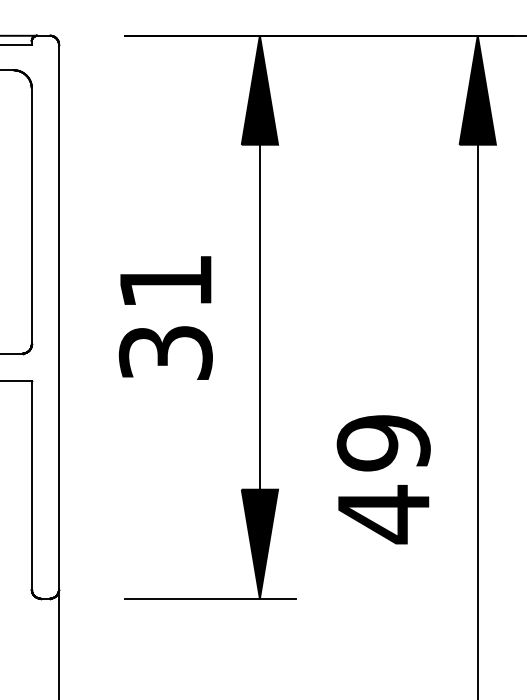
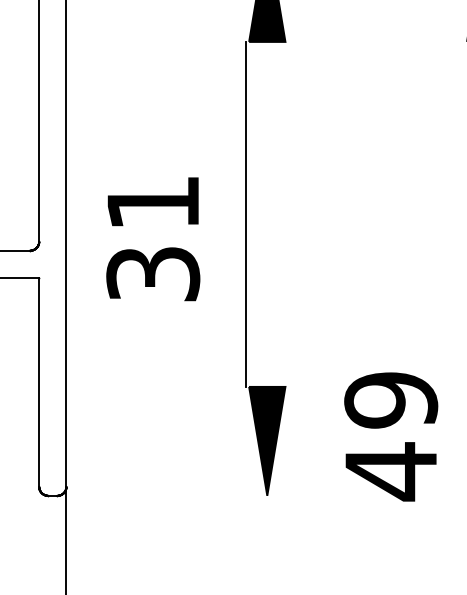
line: (259, 316) -> (245, 213), moved
text: (165, 317) -> (152, 238), moved
text: (383, 479) -> (390, 436), moved
line: (210, 598) -> (217, 495), removed

